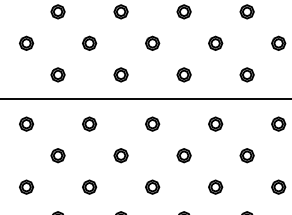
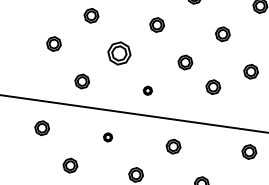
part: (89, 42) -> (119, 52), size x1.6
part: (120, 74) -> (147, 90), size x0.6
part: (183, 74) -> (212, 86), moved
part: (89, 123) -> (107, 136), size x0.6
part: (215, 123) -> (249, 151), moved

